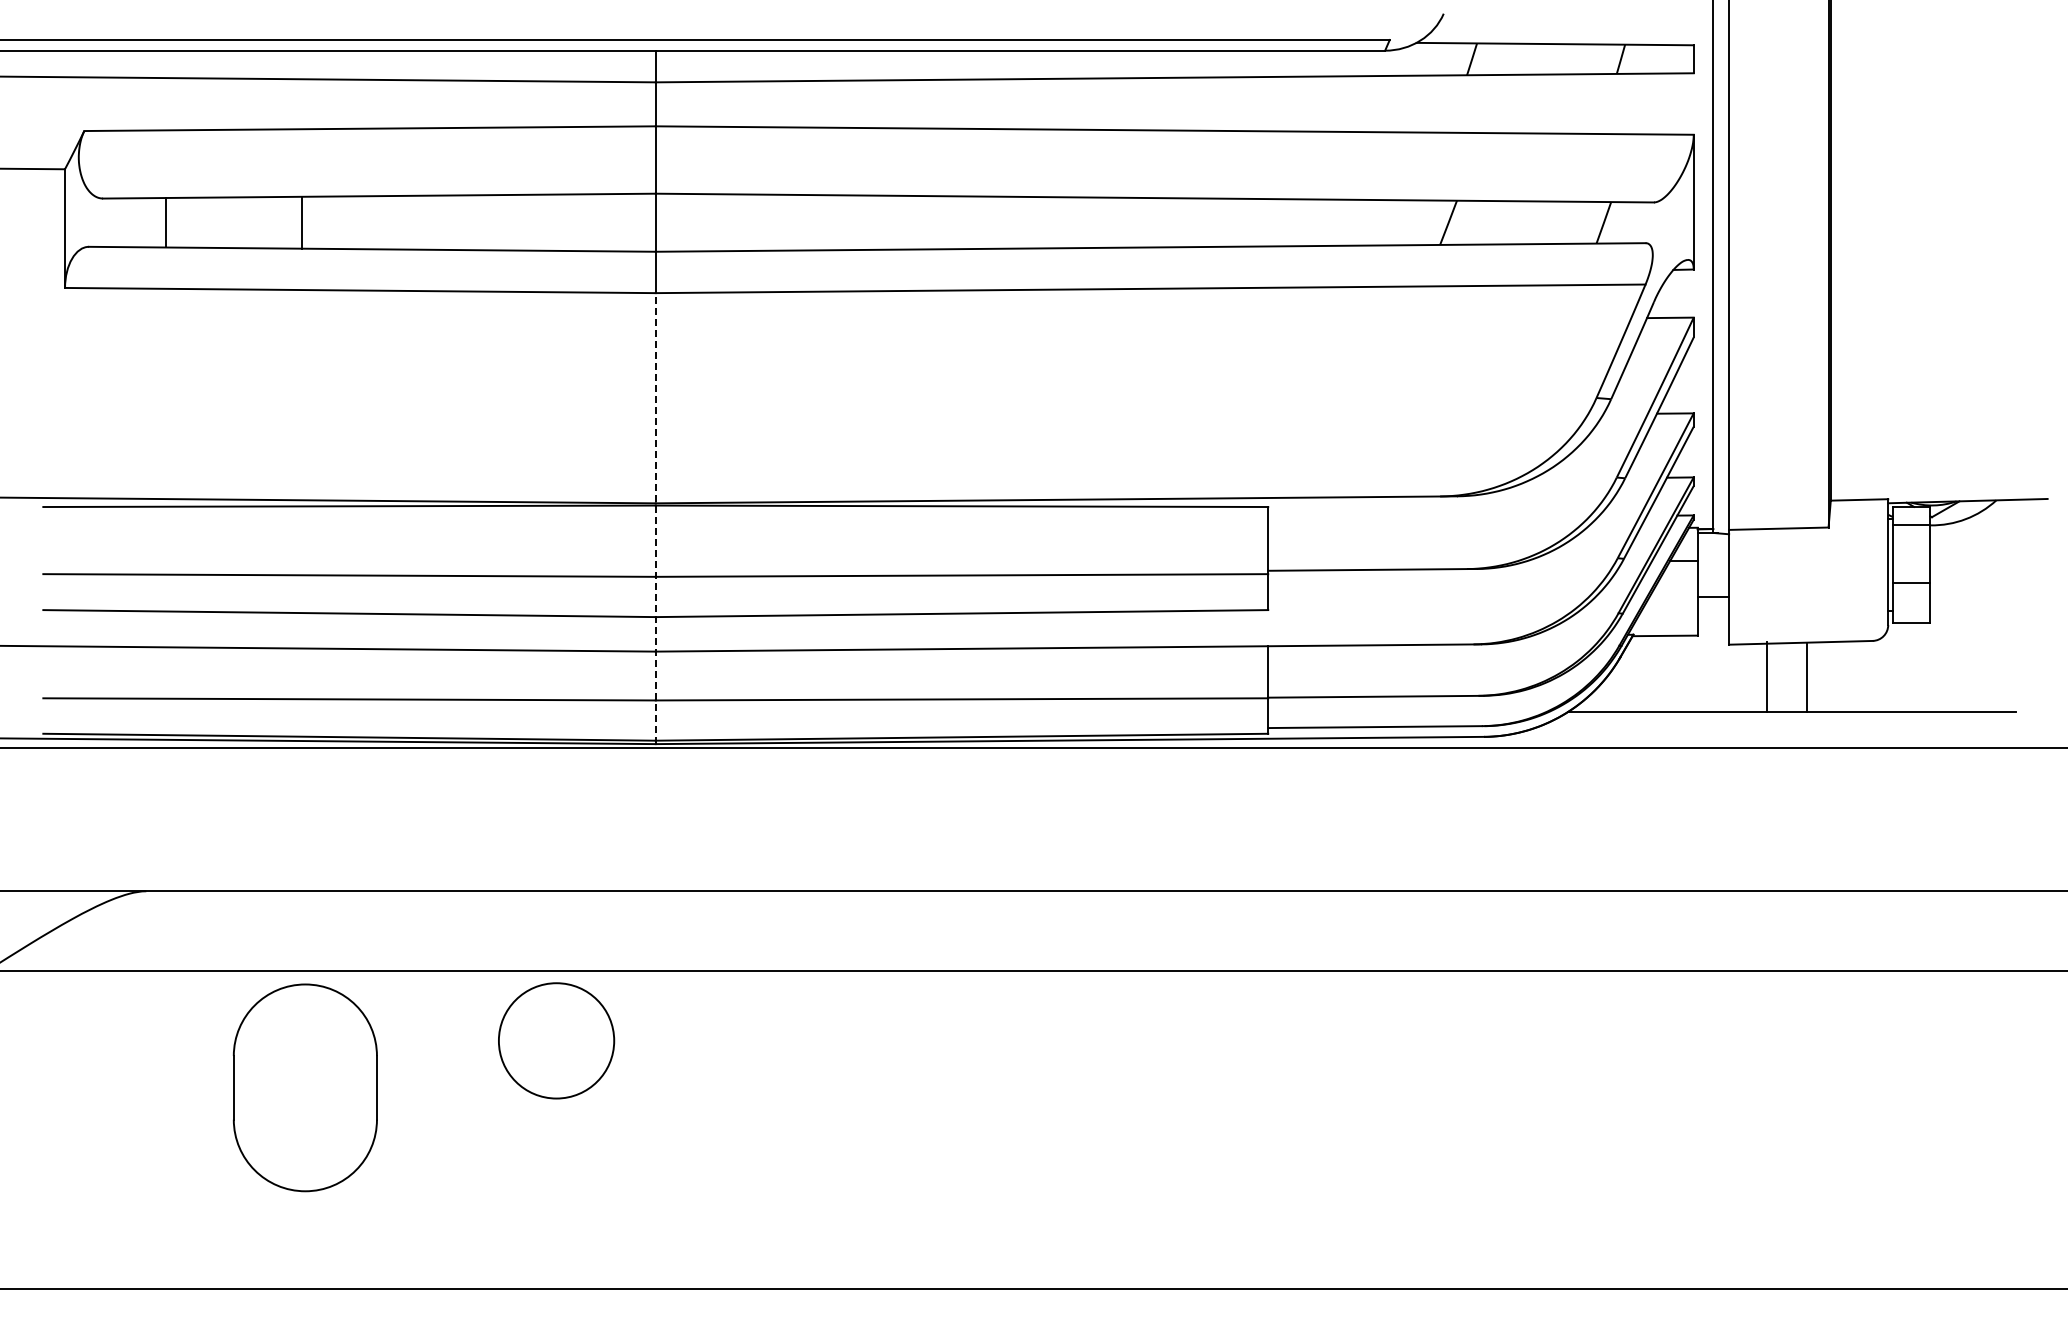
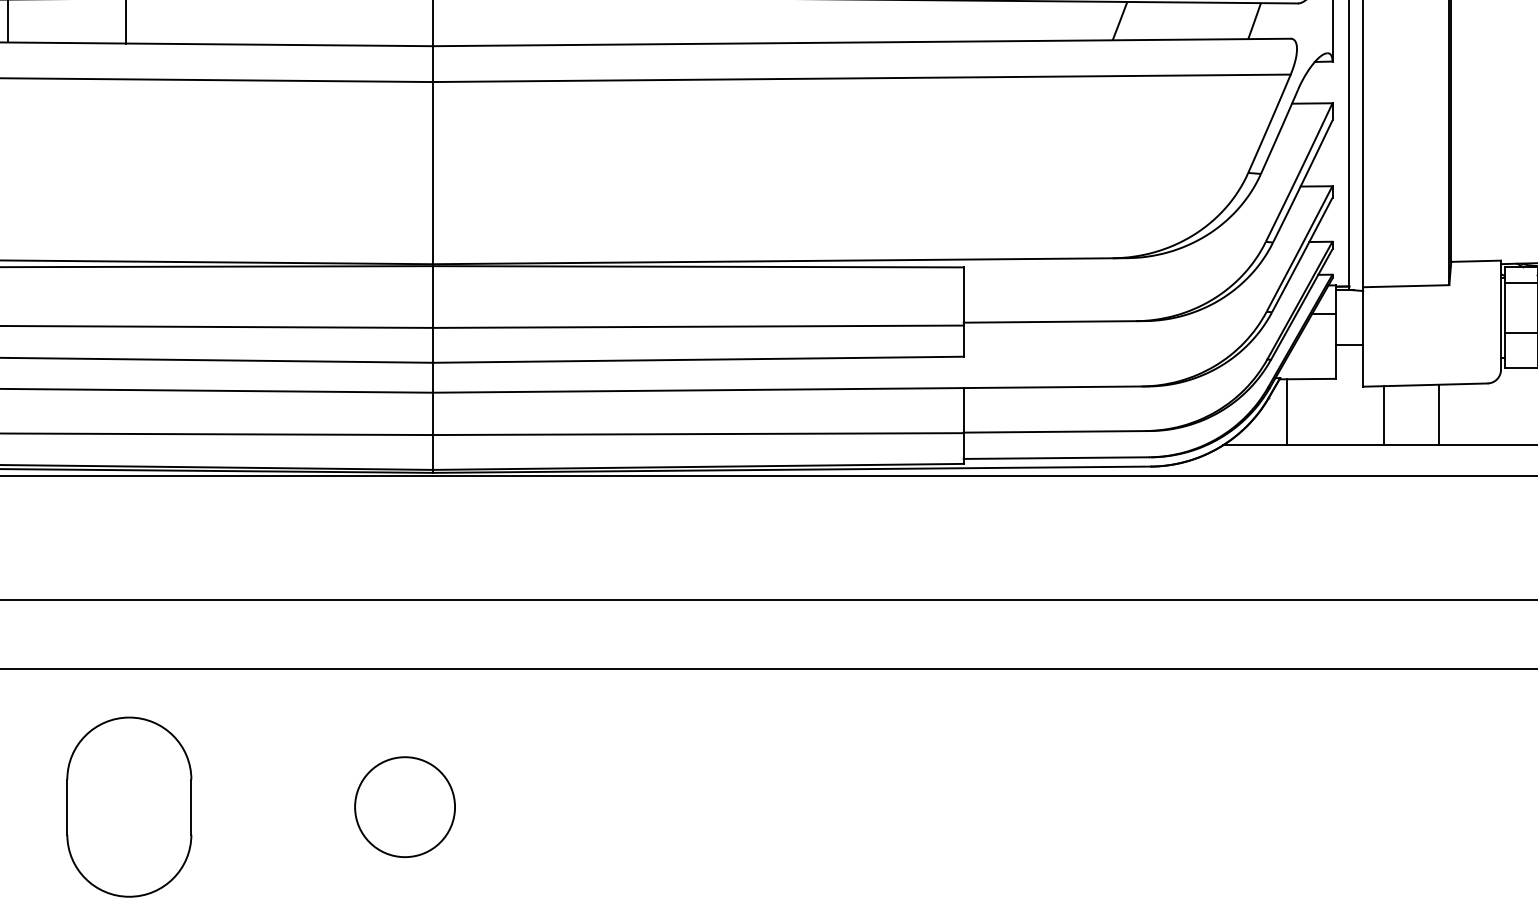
line: (655, 518) -> (432, 277), dashed -> solid
line: (1641, 674) -> (1287, 412), added
line: (1766, 677) -> (1438, 415), moved
line: (1807, 678) -> (1384, 416), moved
circle: (556, 1040) -> (405, 806), moved
part: (304, 1087) -> (128, 806), moved

